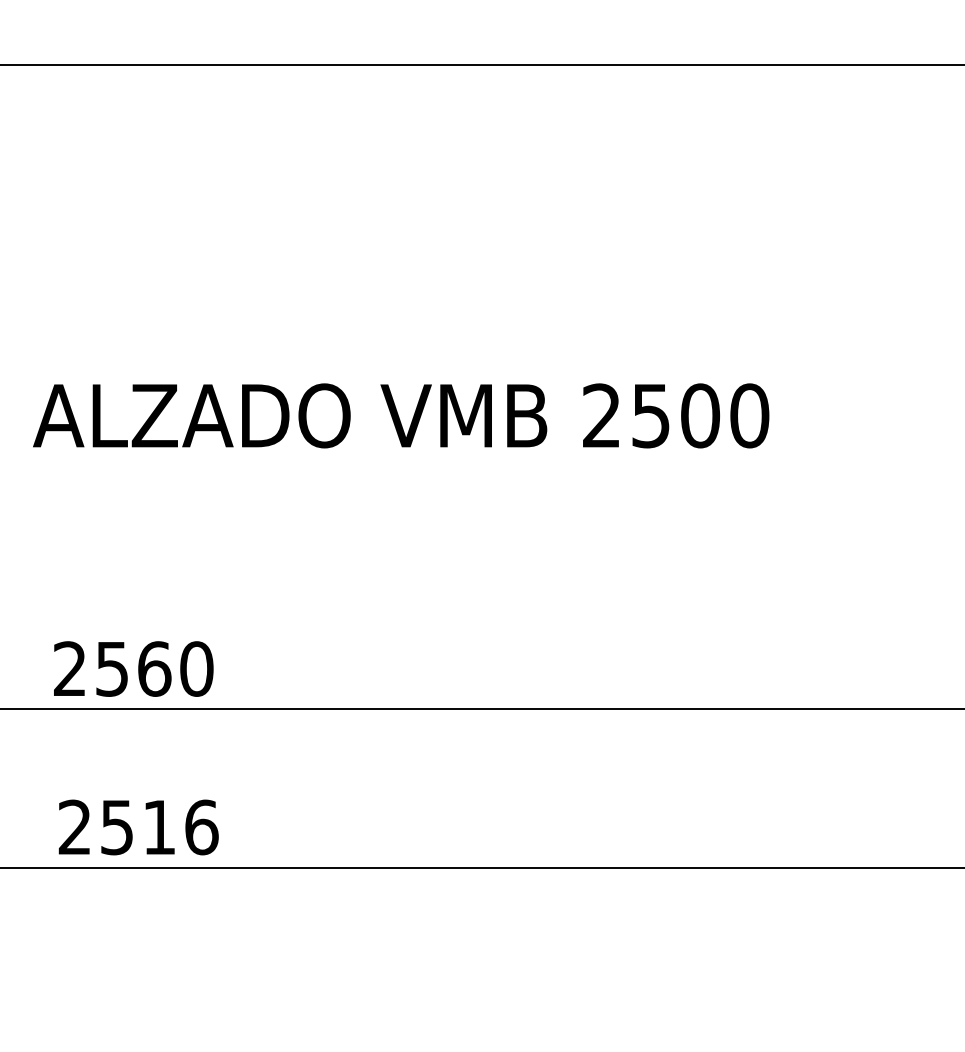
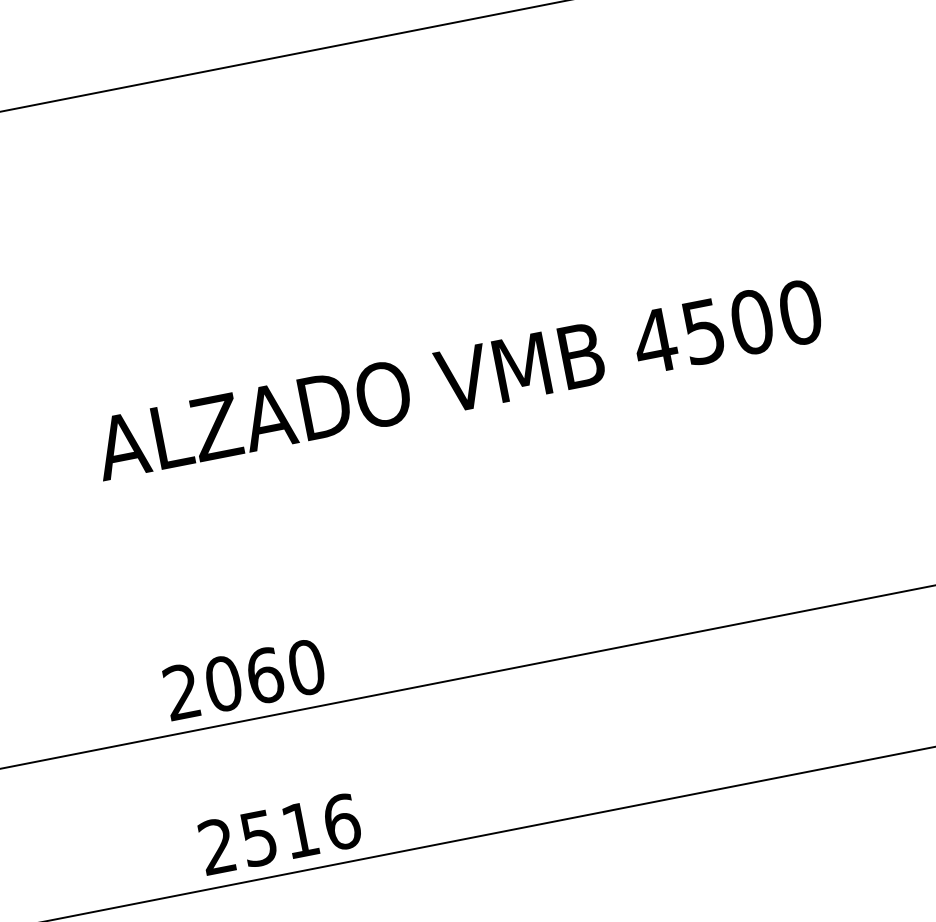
text: (601, 415) -> (654, 340), 2500 -> 4500
text: (112, 668) -> (223, 683), 2560 -> 2060

